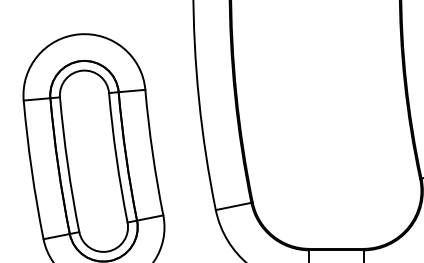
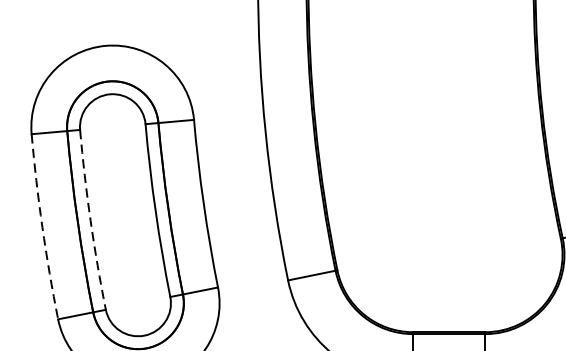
arc: (67, 165) -> (90, 220), solid -> dashed
arc: (31, 170) -> (42, 227), solid -> dashed

